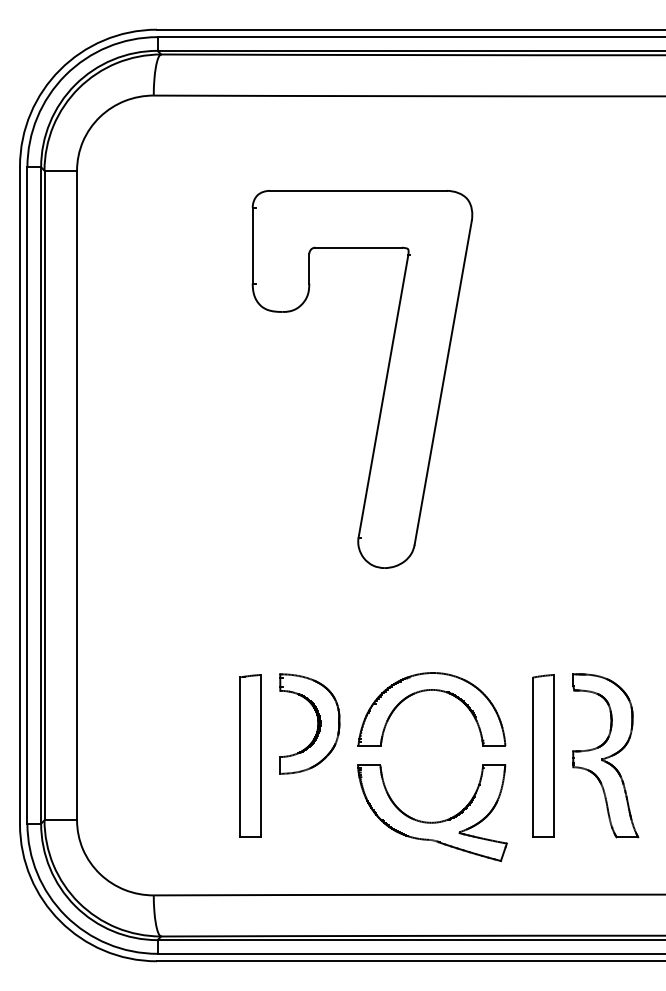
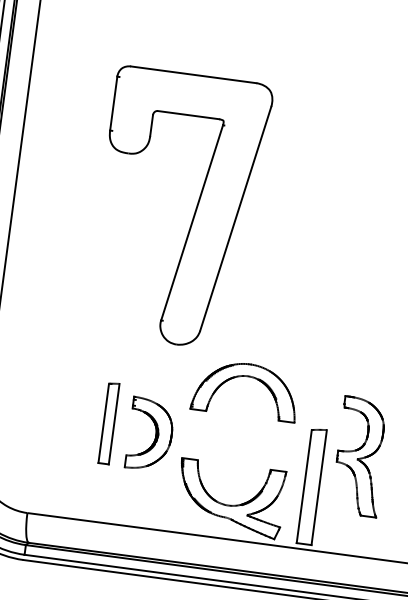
part: (384, 383) -> (194, 213), moved
part: (427, 691) -> (244, 376), moved
part: (317, 723) -> (155, 435), moved
part: (250, 755) -> (109, 423), size x0.7
part: (543, 755) -> (312, 486), moved
part: (432, 821) -> (229, 504), moved

